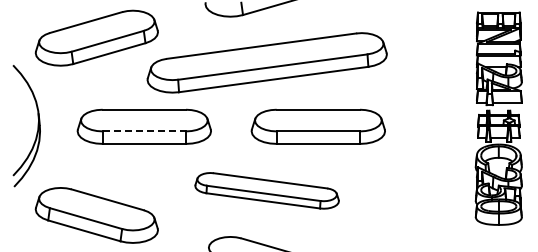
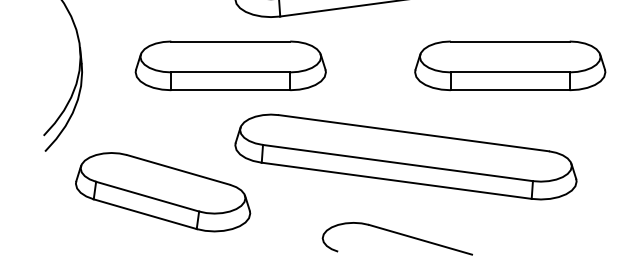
part: (317, 126) -> (509, 65), moved
line: (144, 131) -> (230, 72), dashed -> solid
part: (266, 190) -> (404, 156), size x1.67

